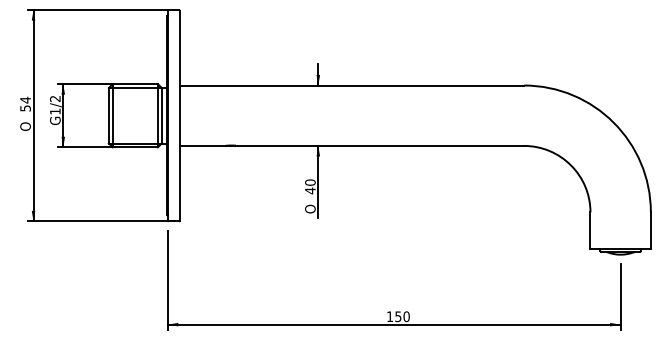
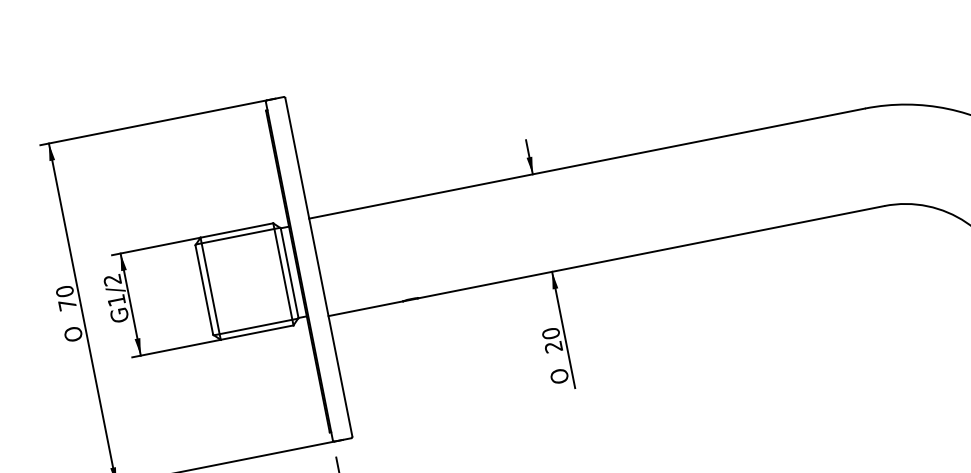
text: (25, 103) -> (65, 296), 54 -> 70
text: (310, 190) -> (553, 346), 40 -> 20

